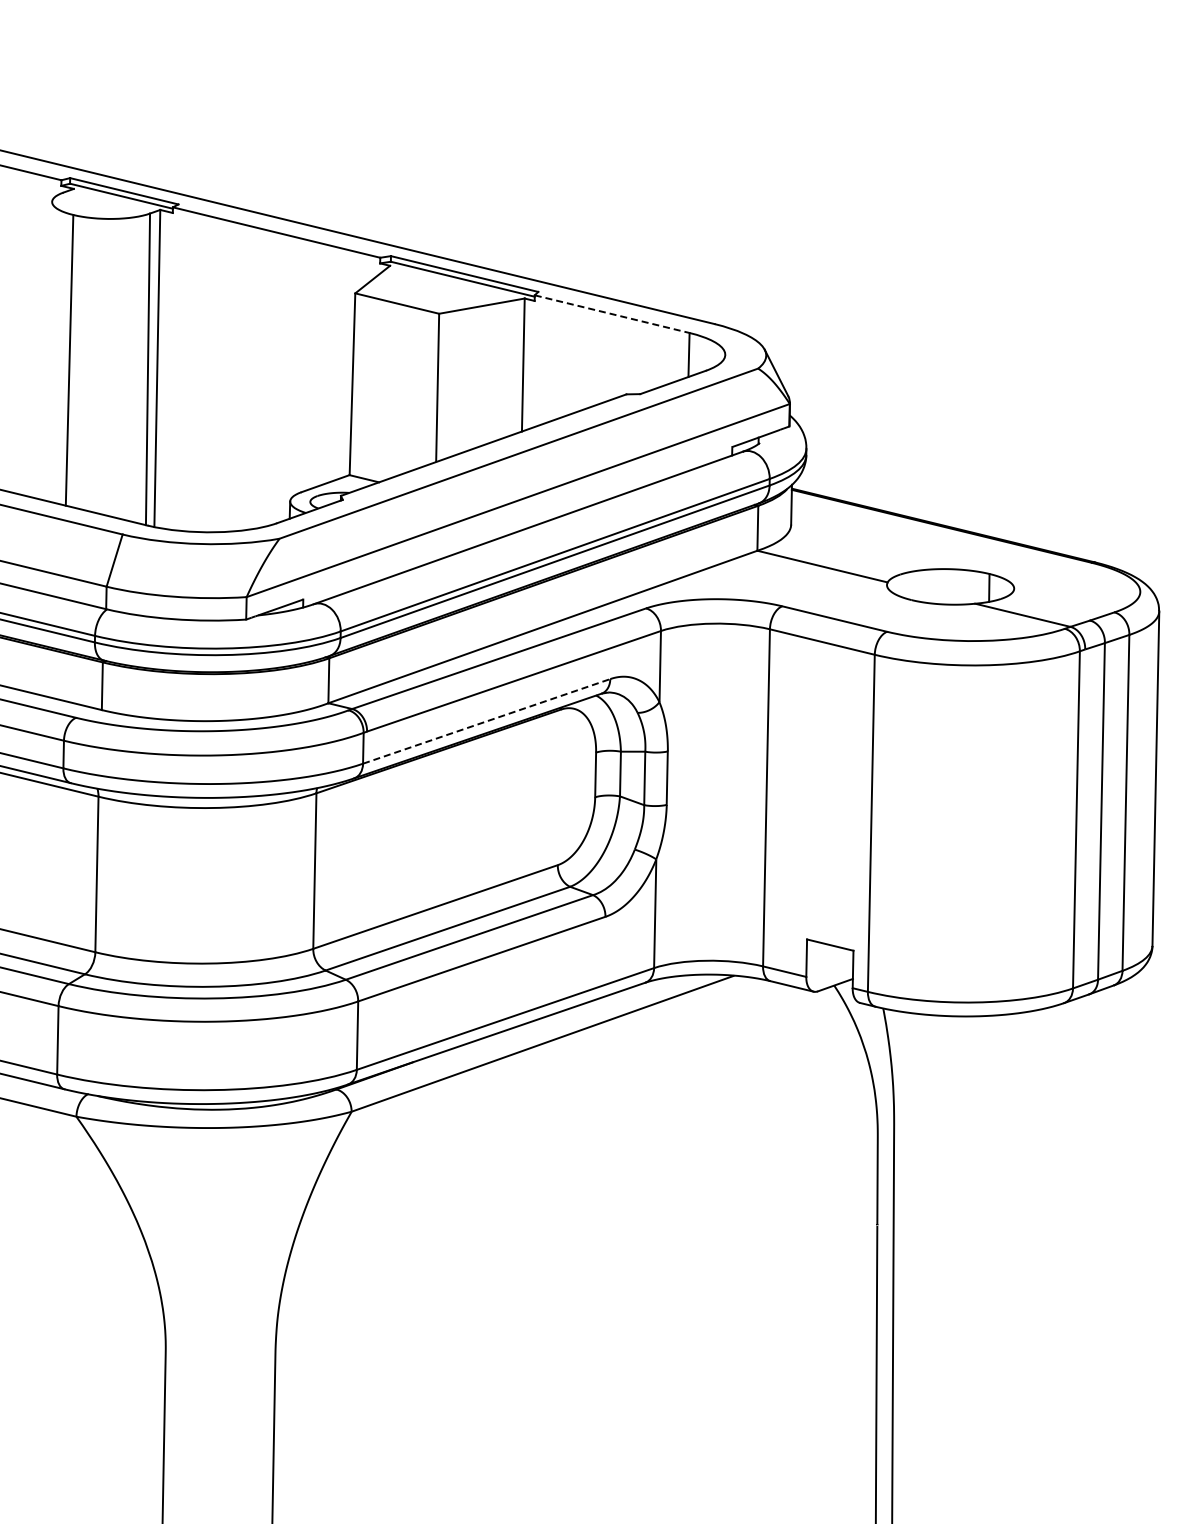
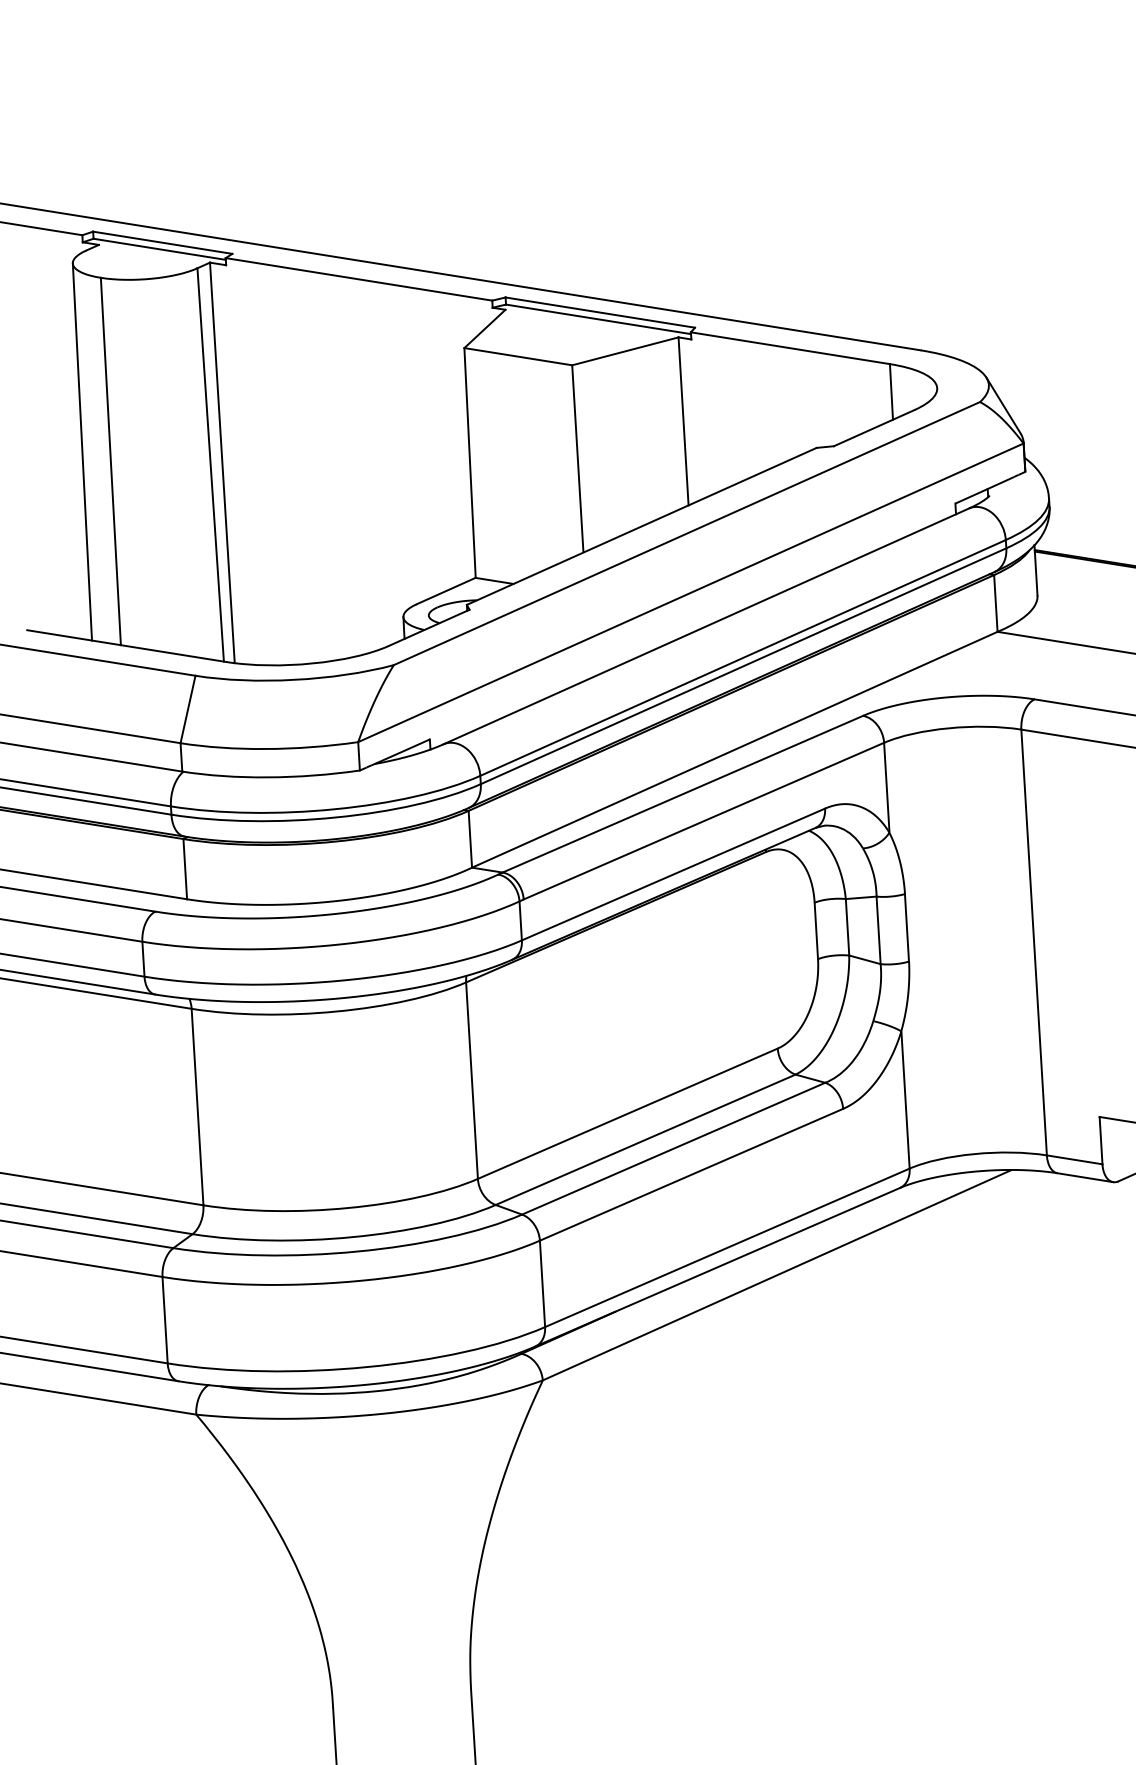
line: (612, 314) -> (790, 348), dashed -> solid
line: (47, 350) -> (82, 451), added
line: (486, 721) -> (673, 874), dashed -> solid

